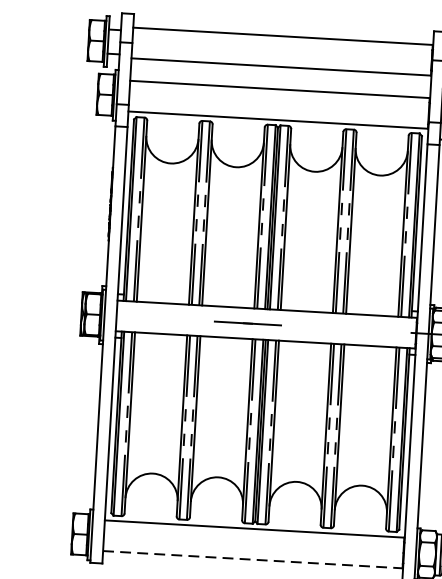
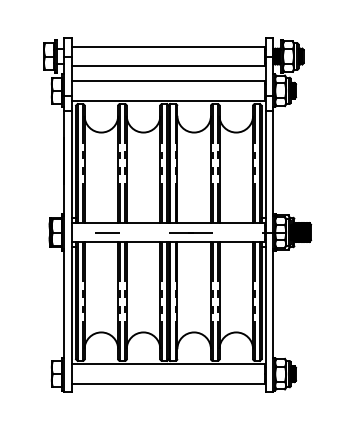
line: (169, 318) -> (106, 232), added
line: (247, 323) -> (190, 232), moved
line: (252, 560) -> (168, 384), dashed -> solid

